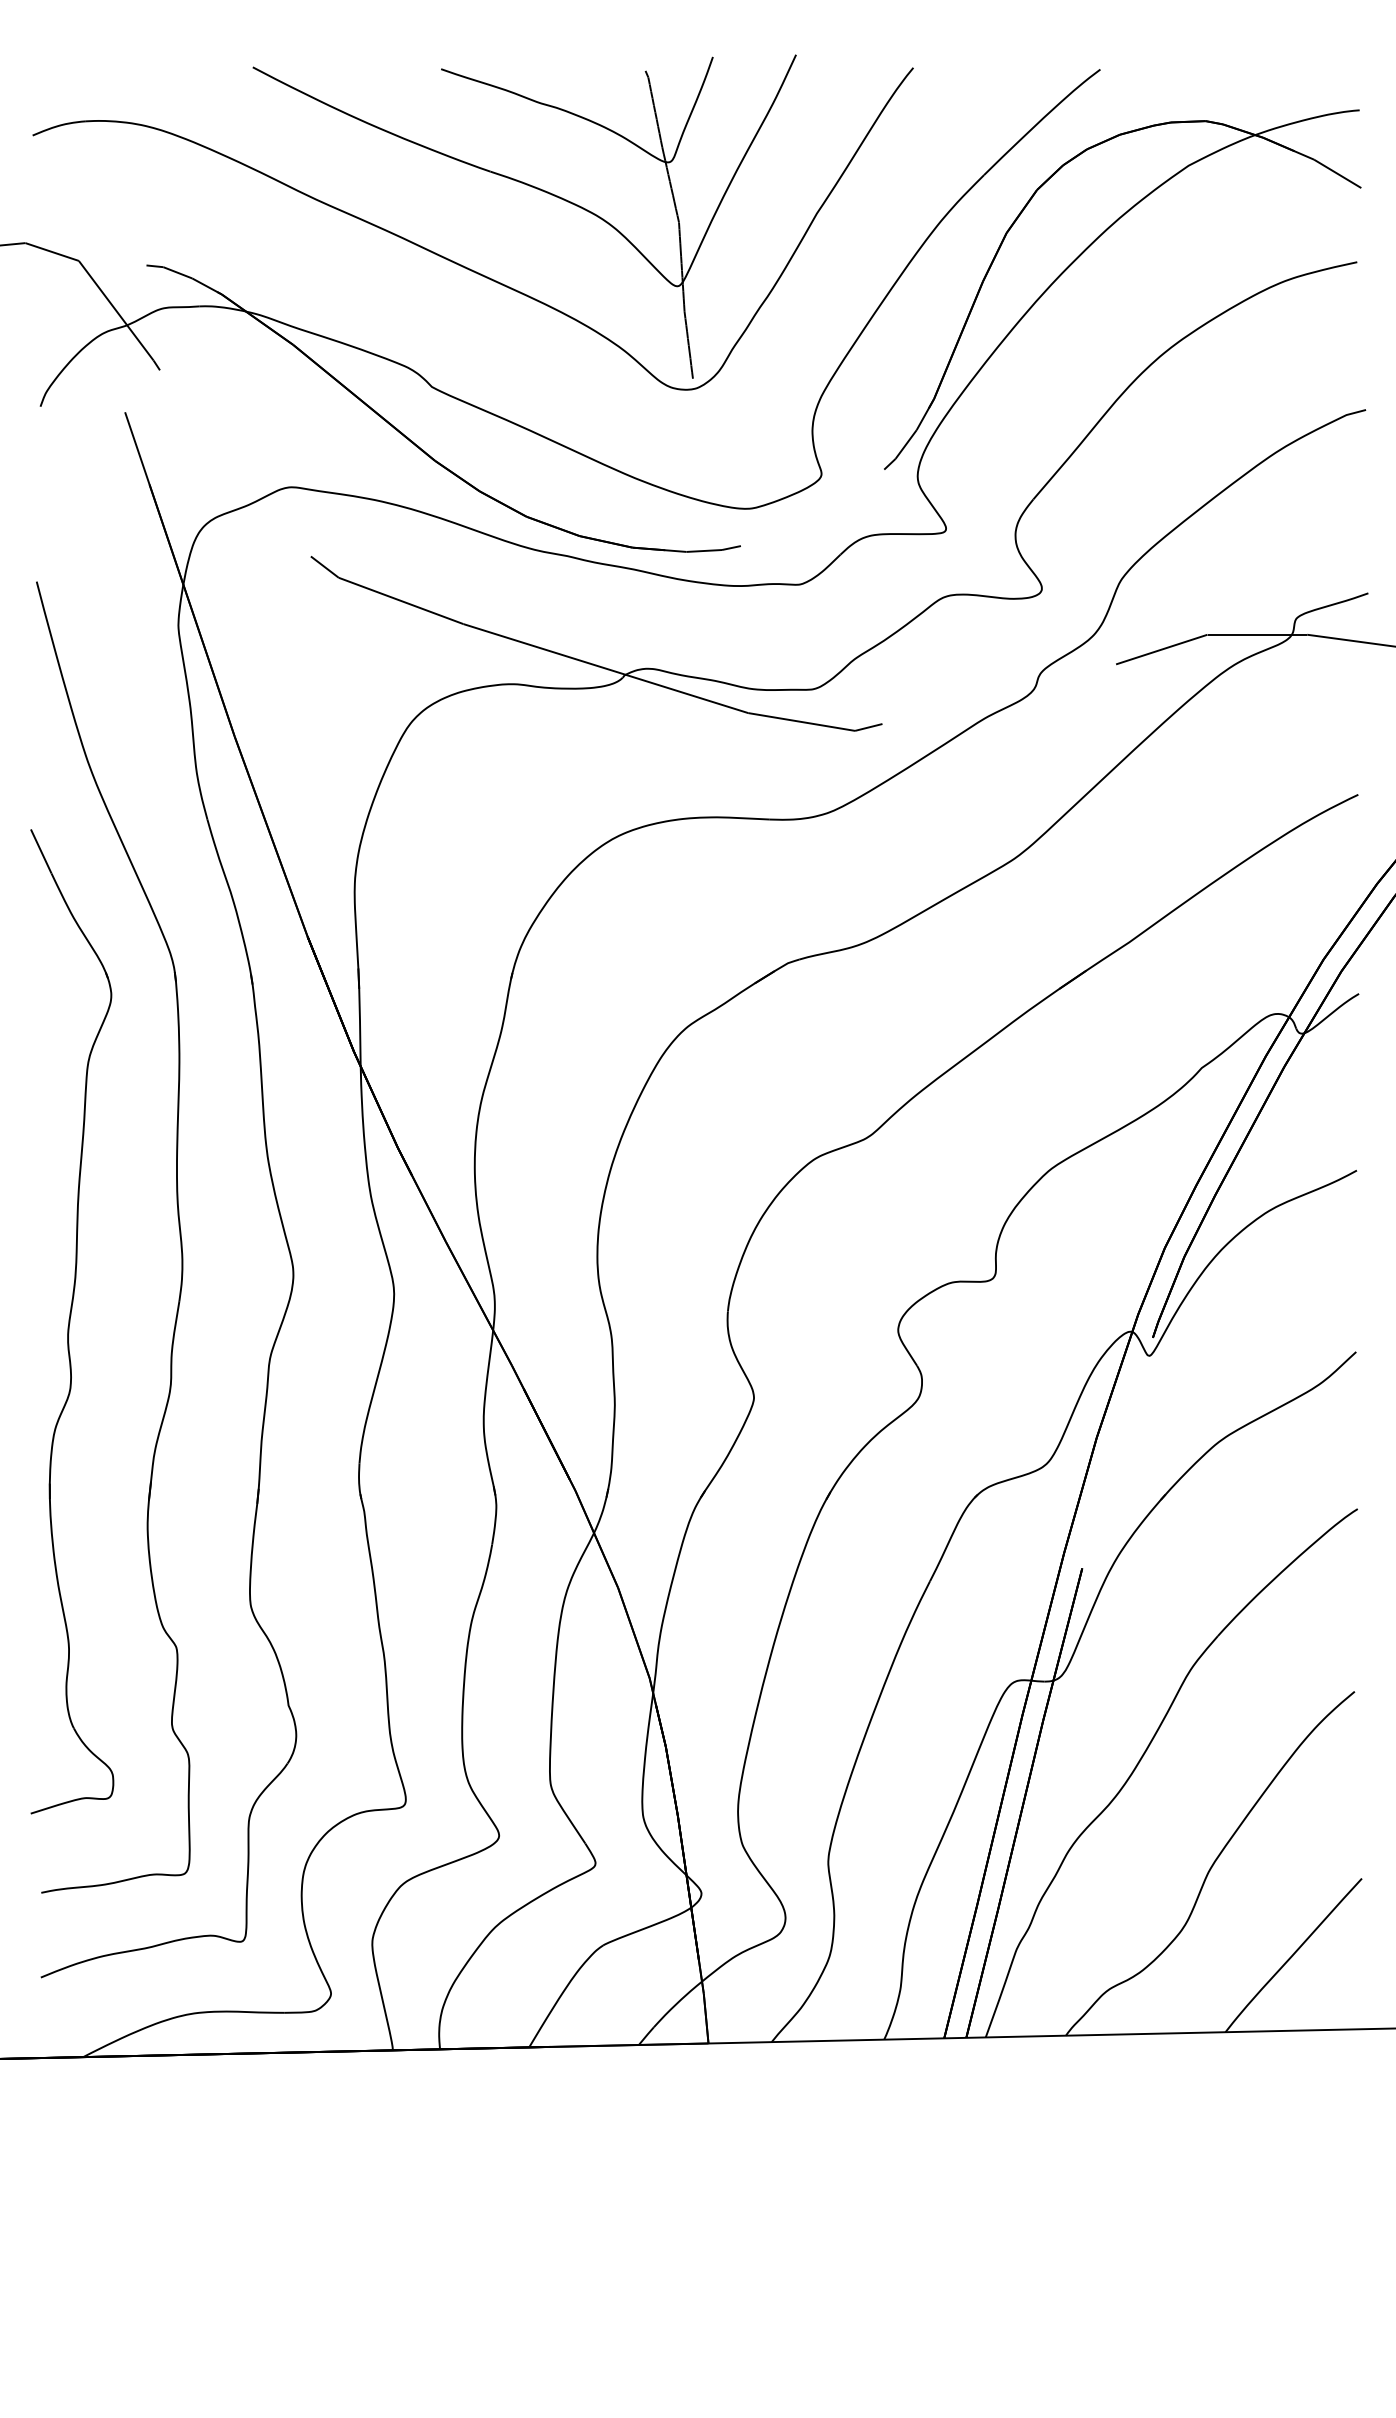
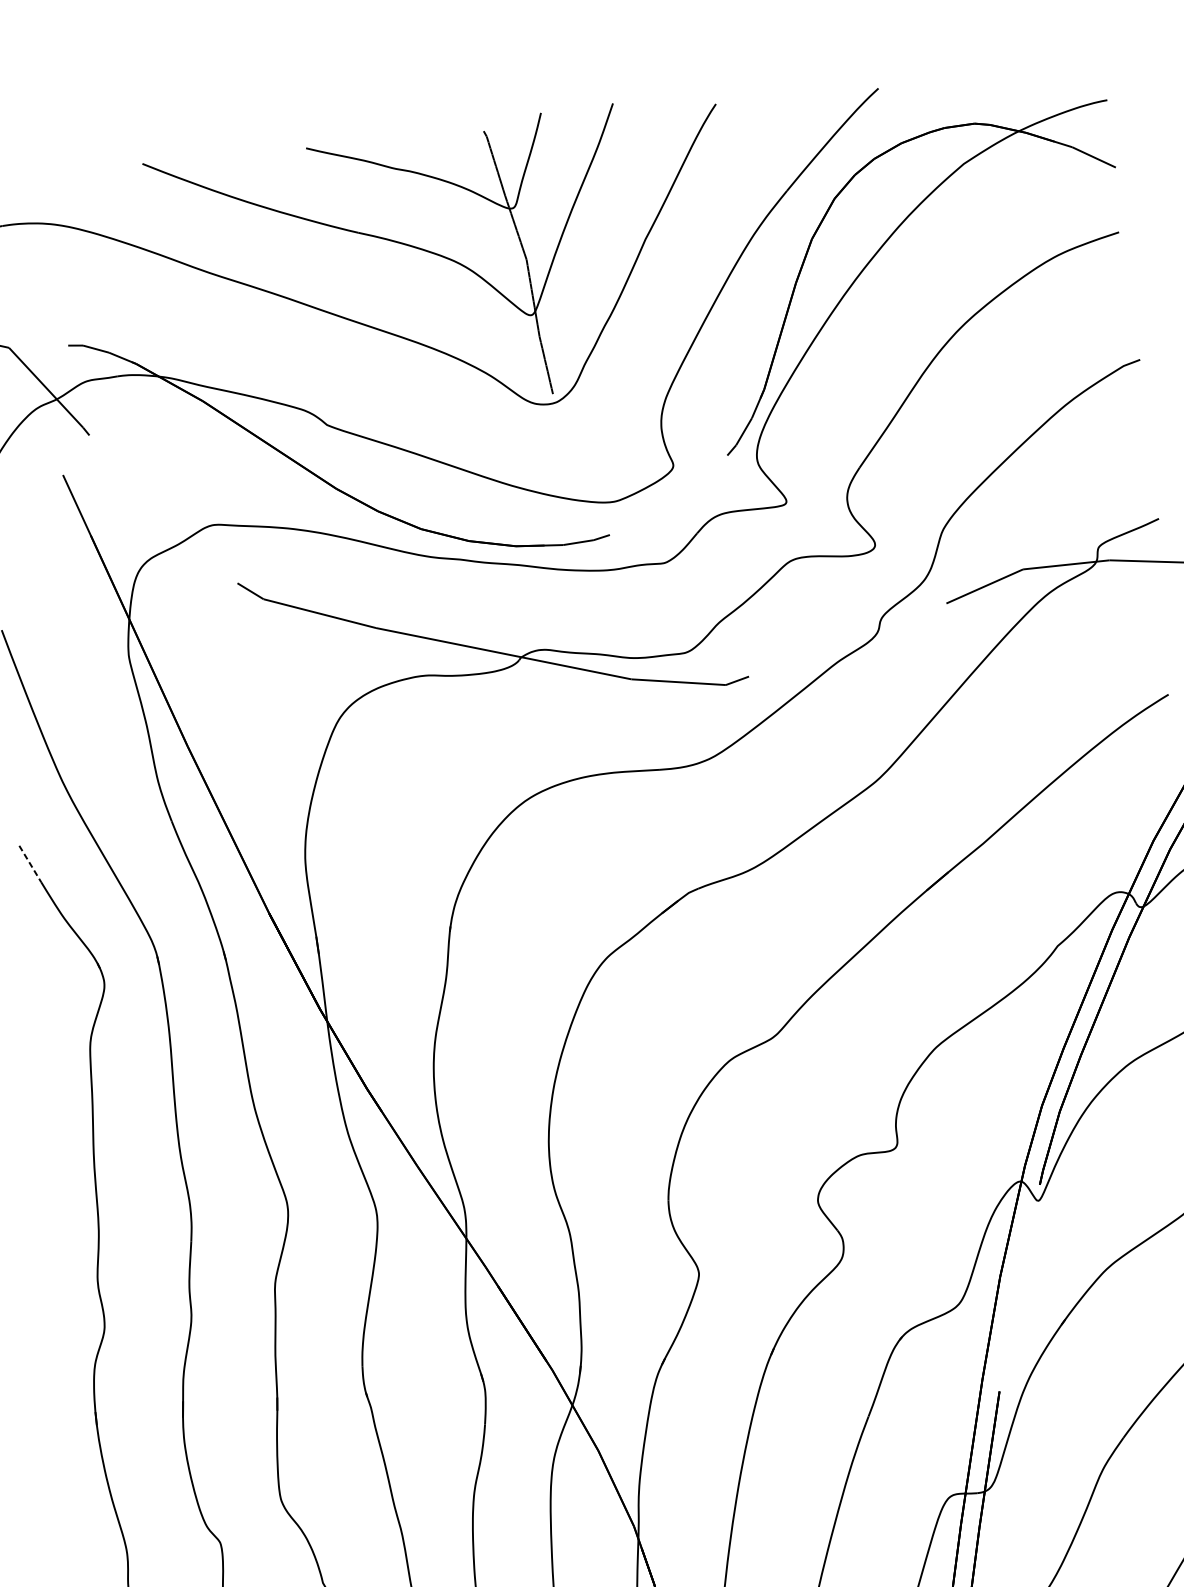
line: (41, 851) -> (30, 864), solid -> dashed

